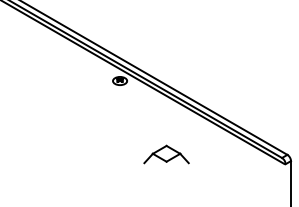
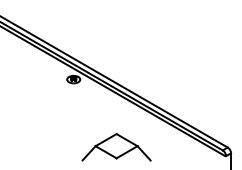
part: (166, 154) -> (116, 147), size x1.67

